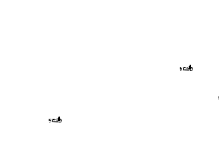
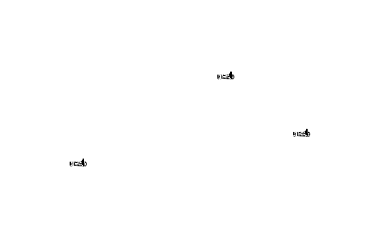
part: (186, 67) -> (225, 75), moved

